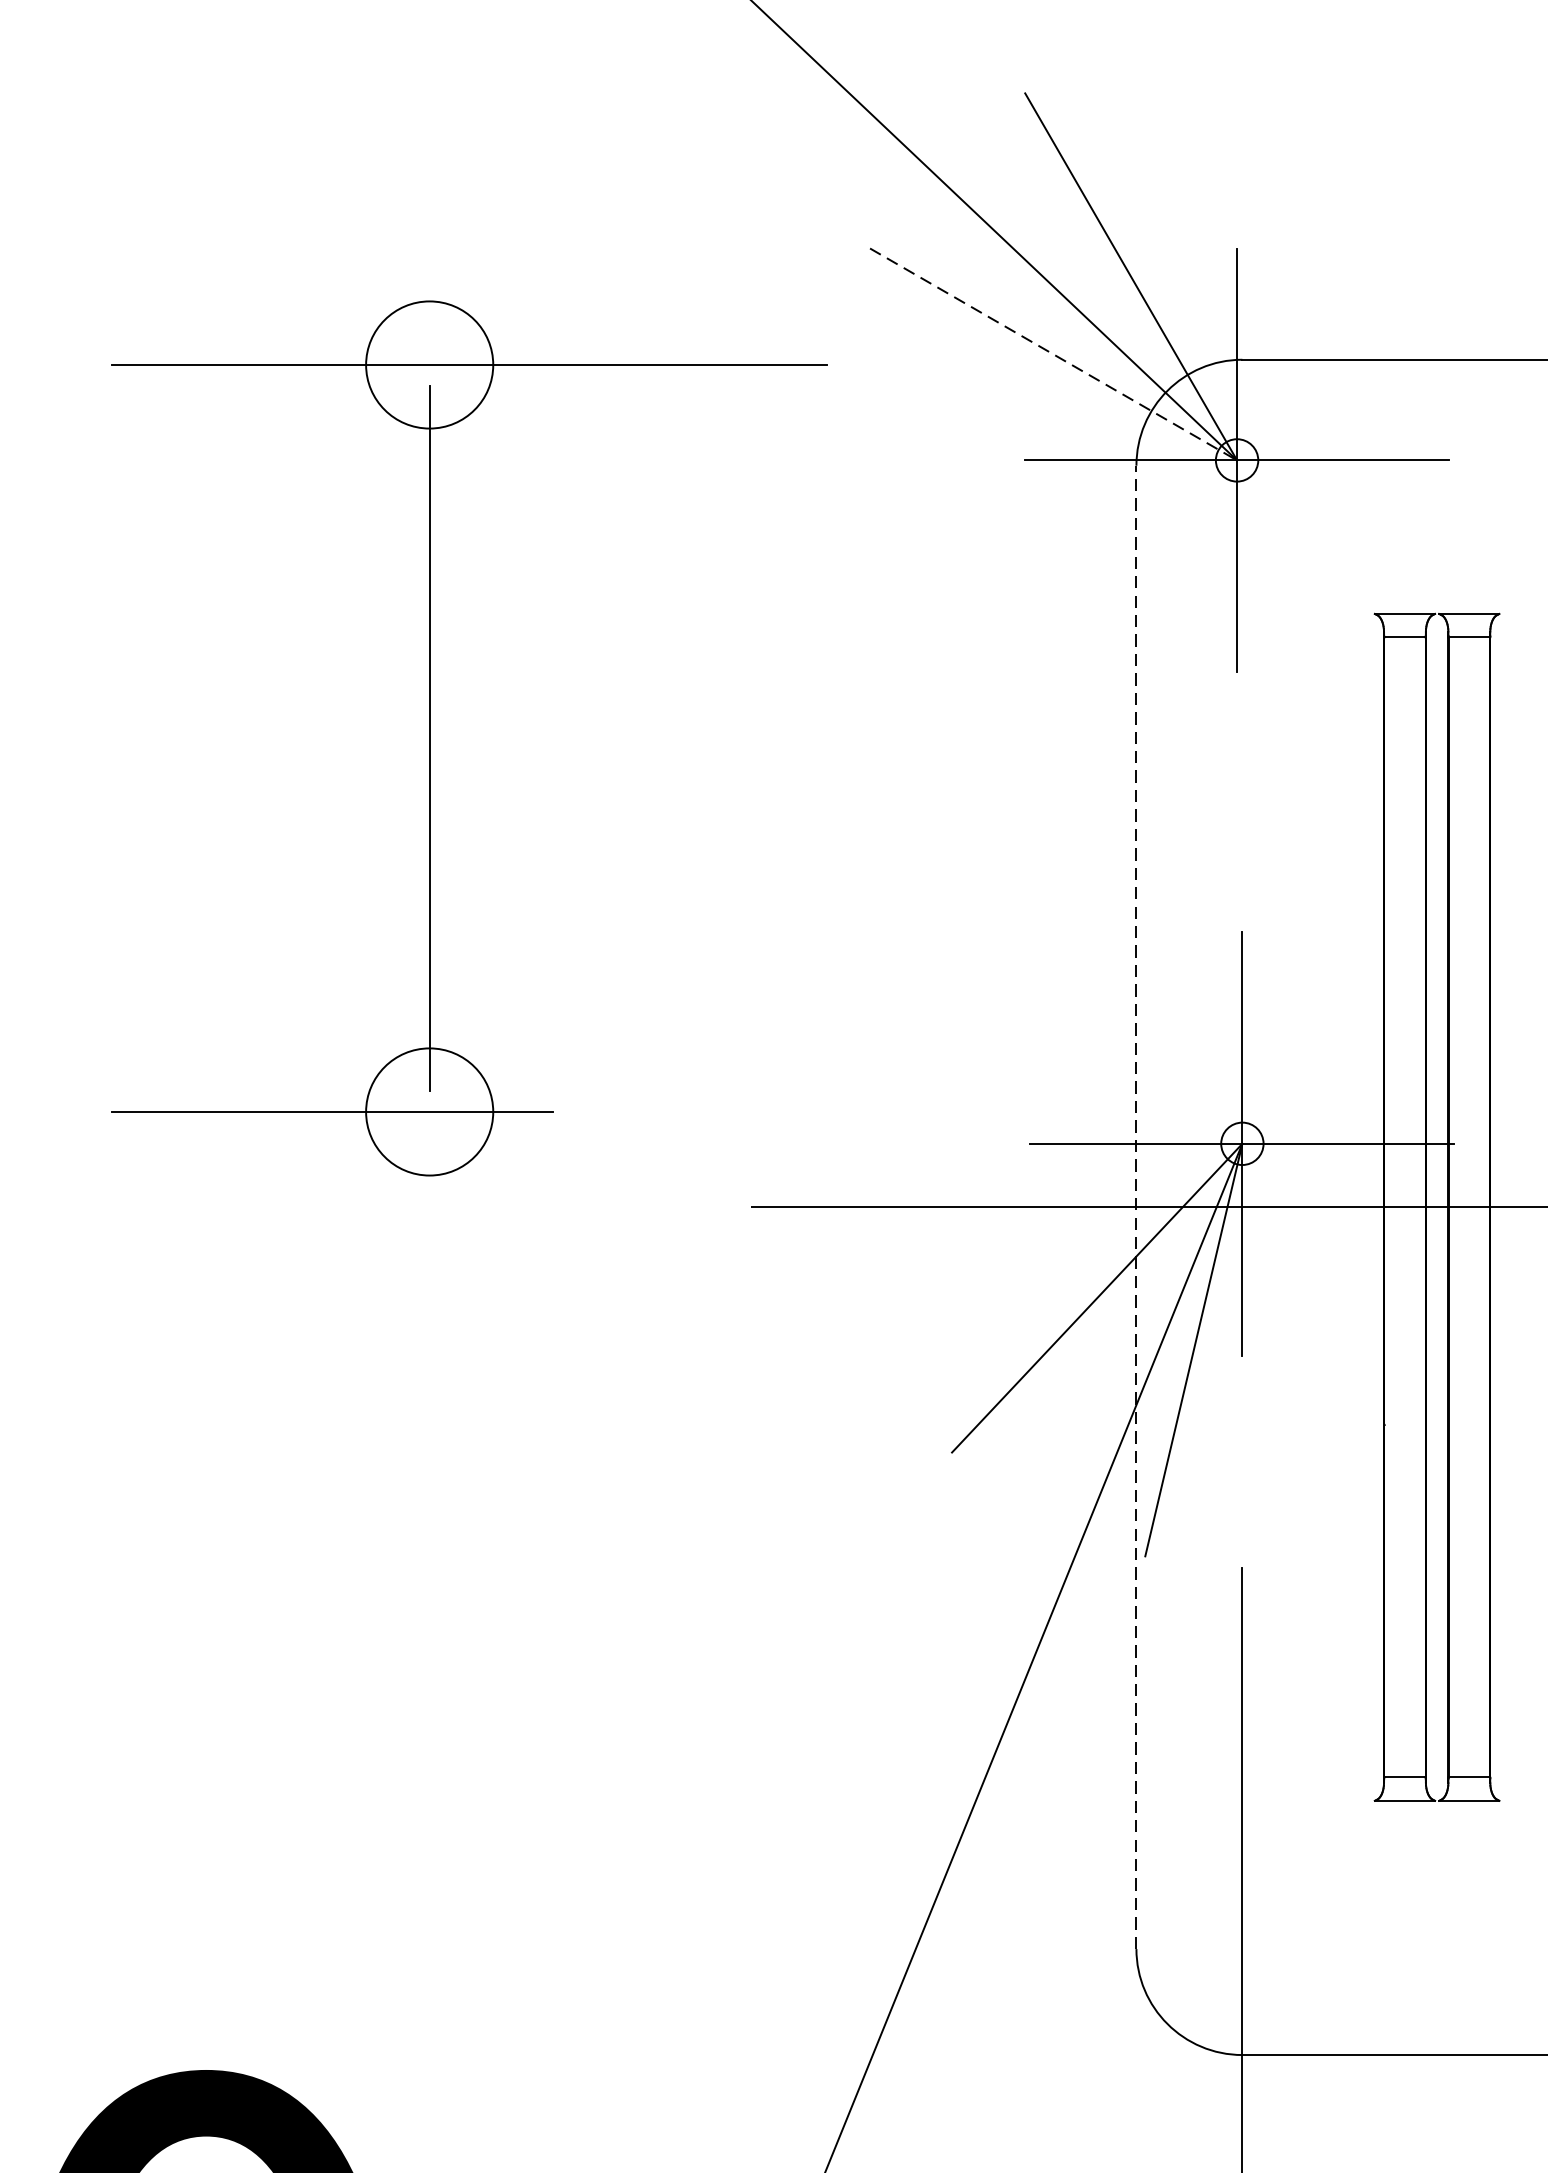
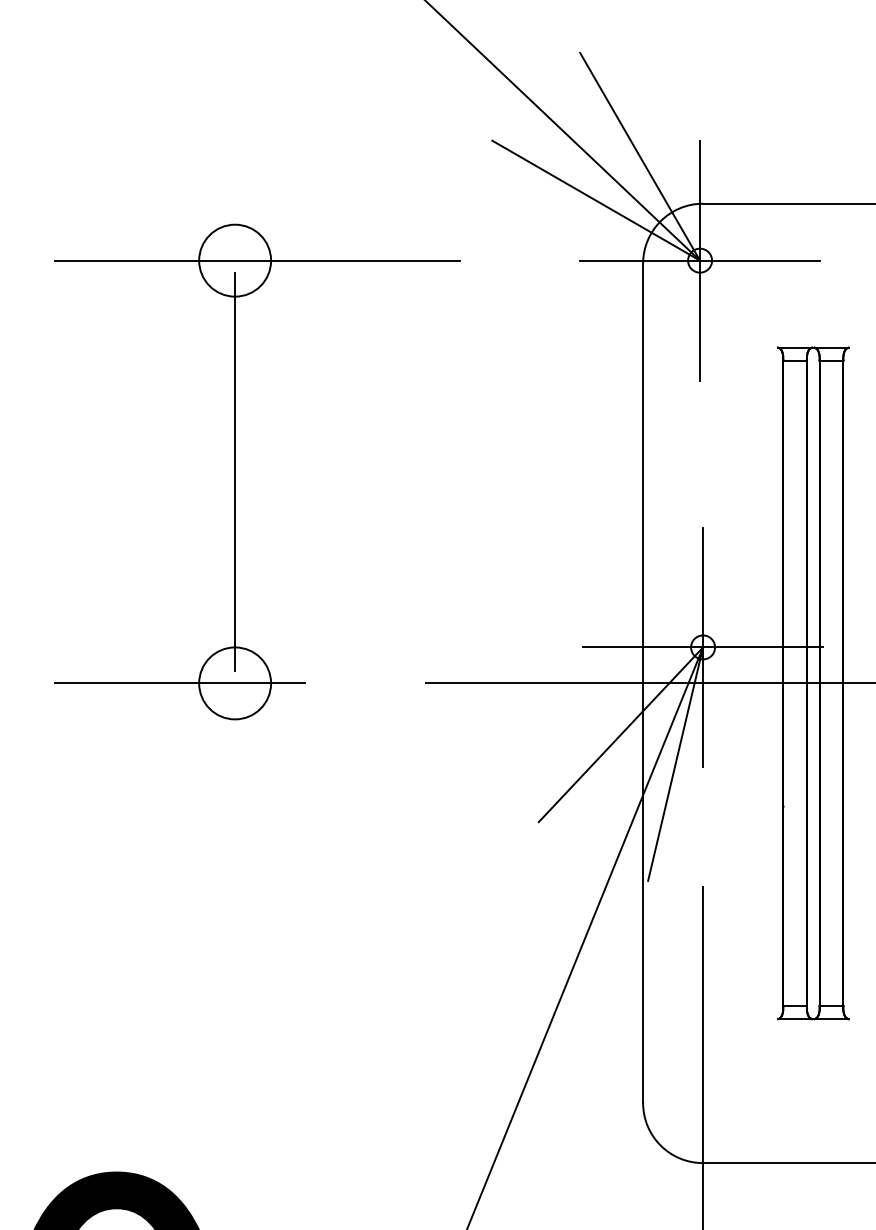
line: (1054, 354) -> (596, 200), dashed -> solid
part: (430, 737) -> (235, 471), moved
line: (1137, 1207) -> (643, 683), dashed -> solid

